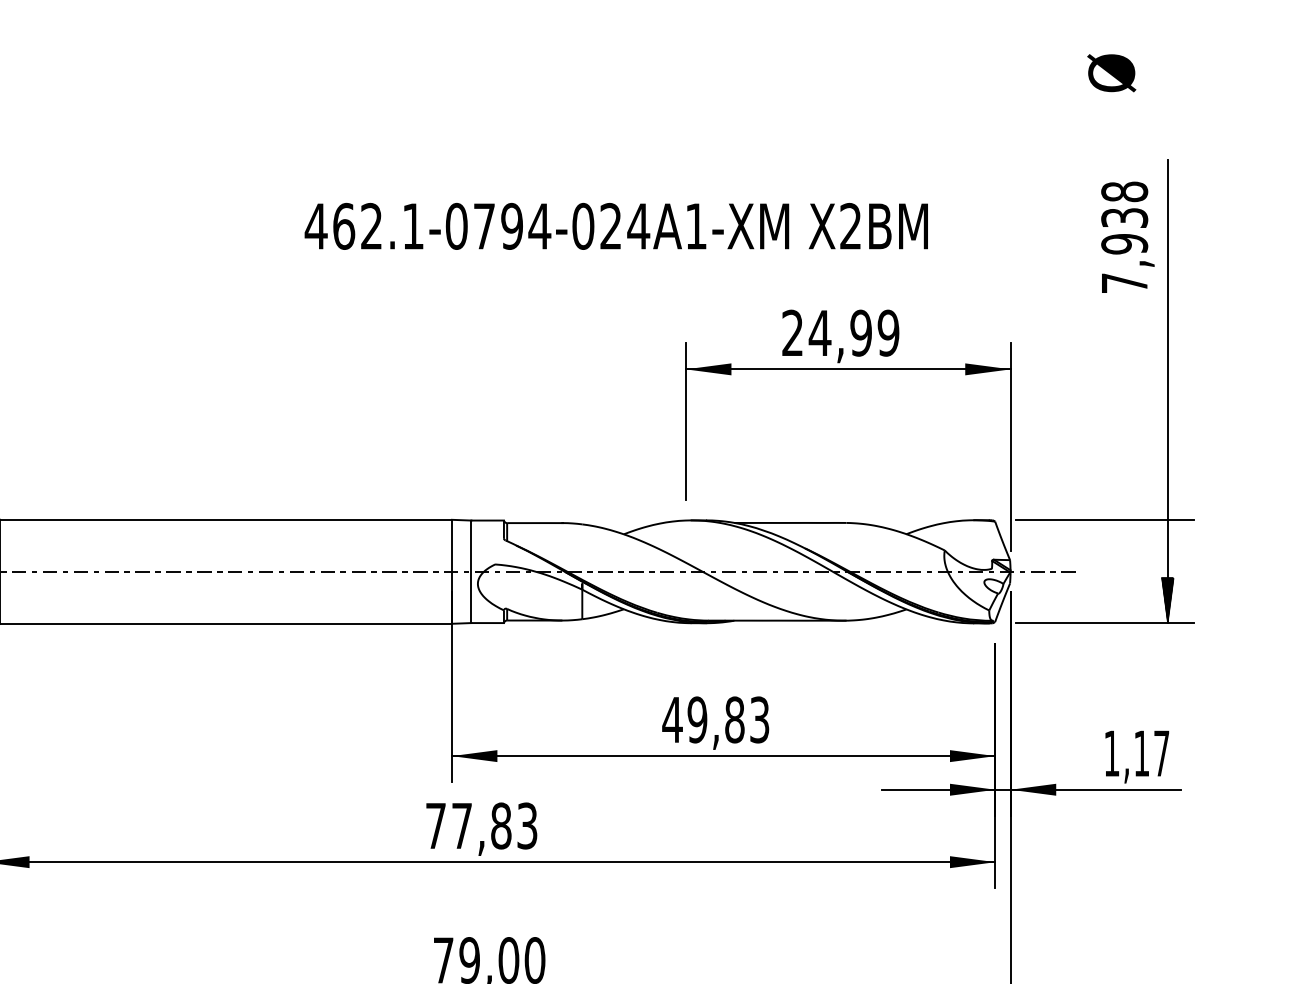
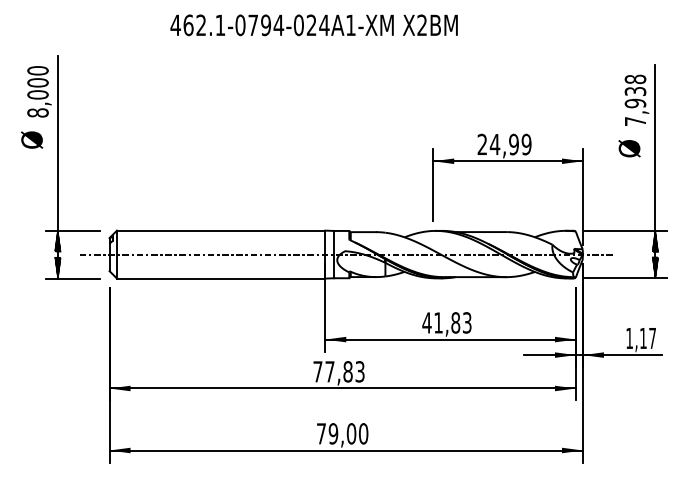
text: (1111, 72) -> (629, 148), moved
text: (614, 226) -> (313, 25), moved
hatch: (1168, 541) -> (655, 240), added
text: (697, 719) -> (438, 322), 49,83 -> 41,83

